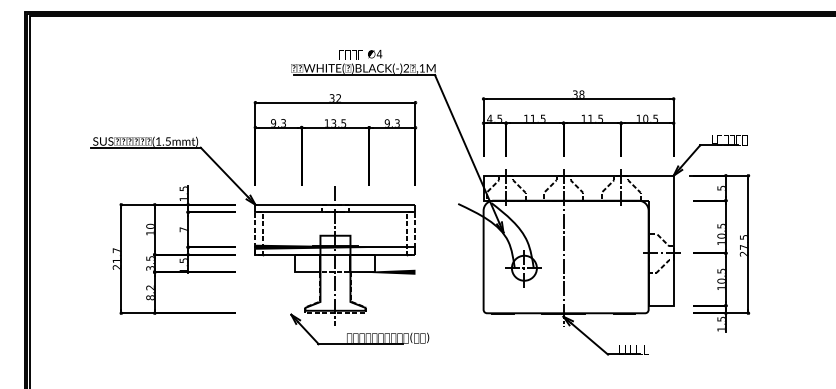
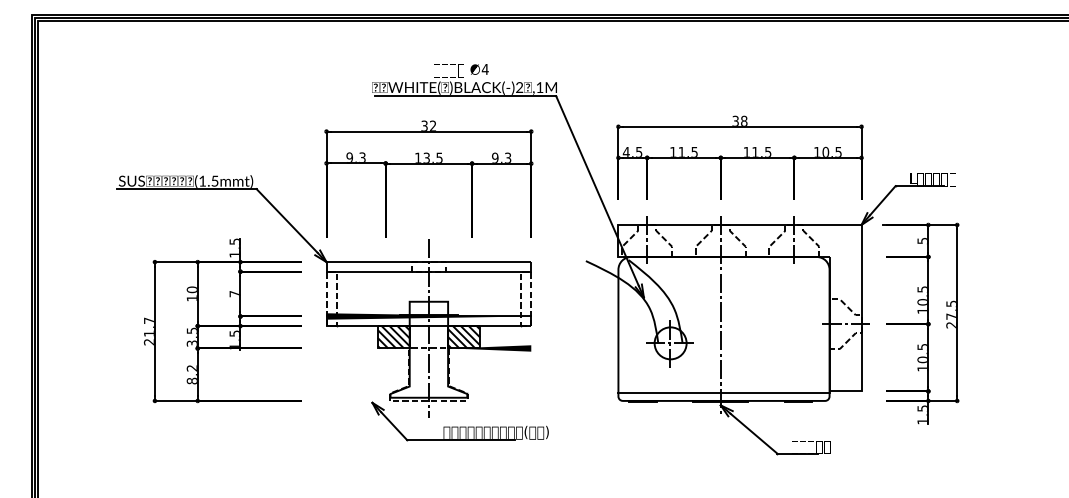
hatch: (307, 263) -> (393, 337), added
hatch: (362, 263) -> (463, 337), added
line: (565, 306) -> (723, 392), added

